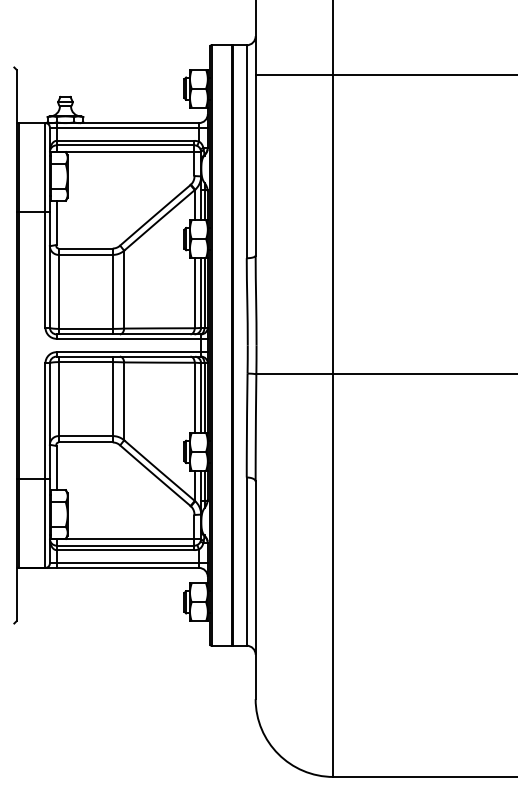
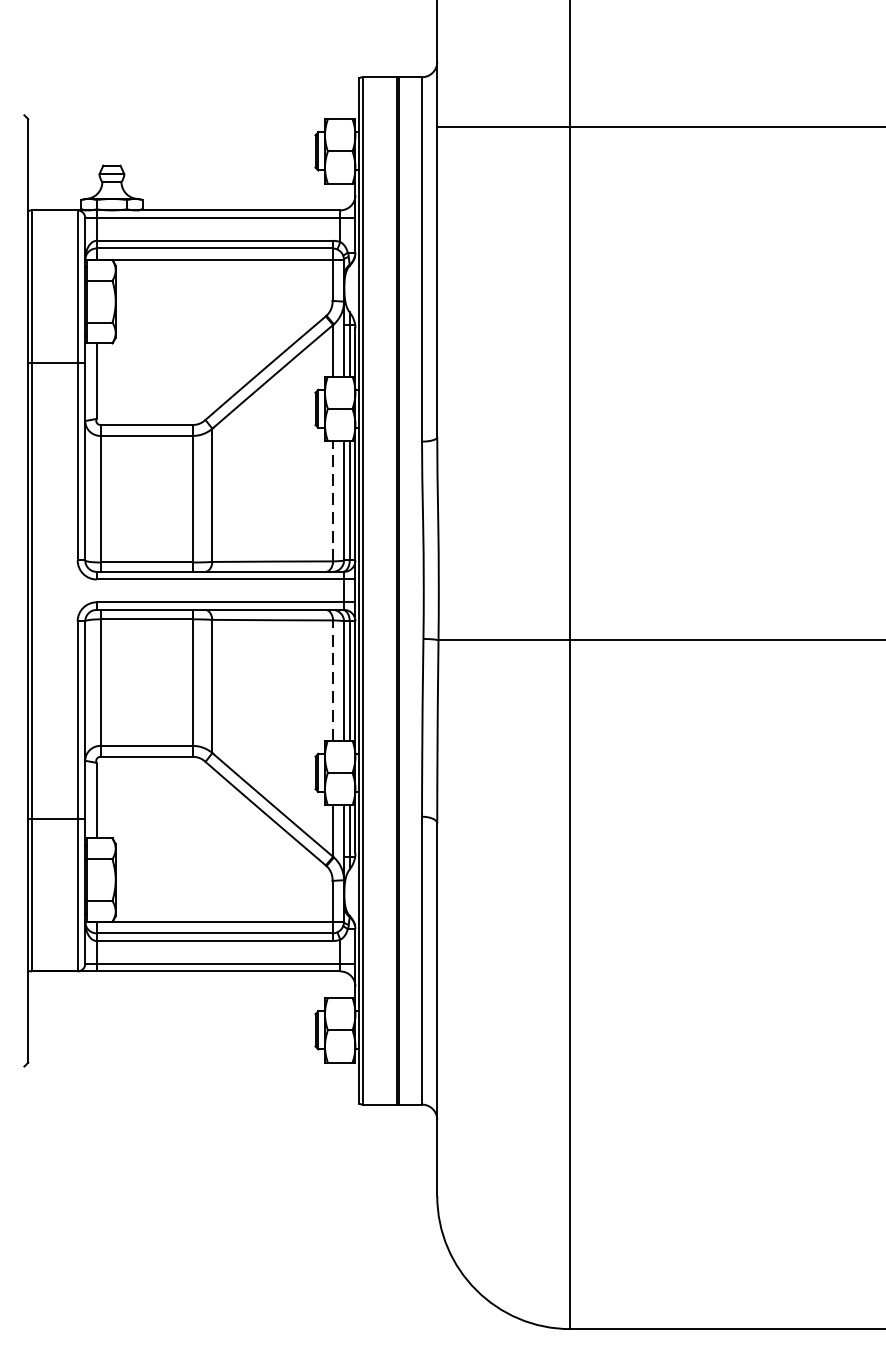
line: (194, 292) -> (332, 500), solid -> dashed
line: (194, 397) -> (332, 679), solid -> dashed

